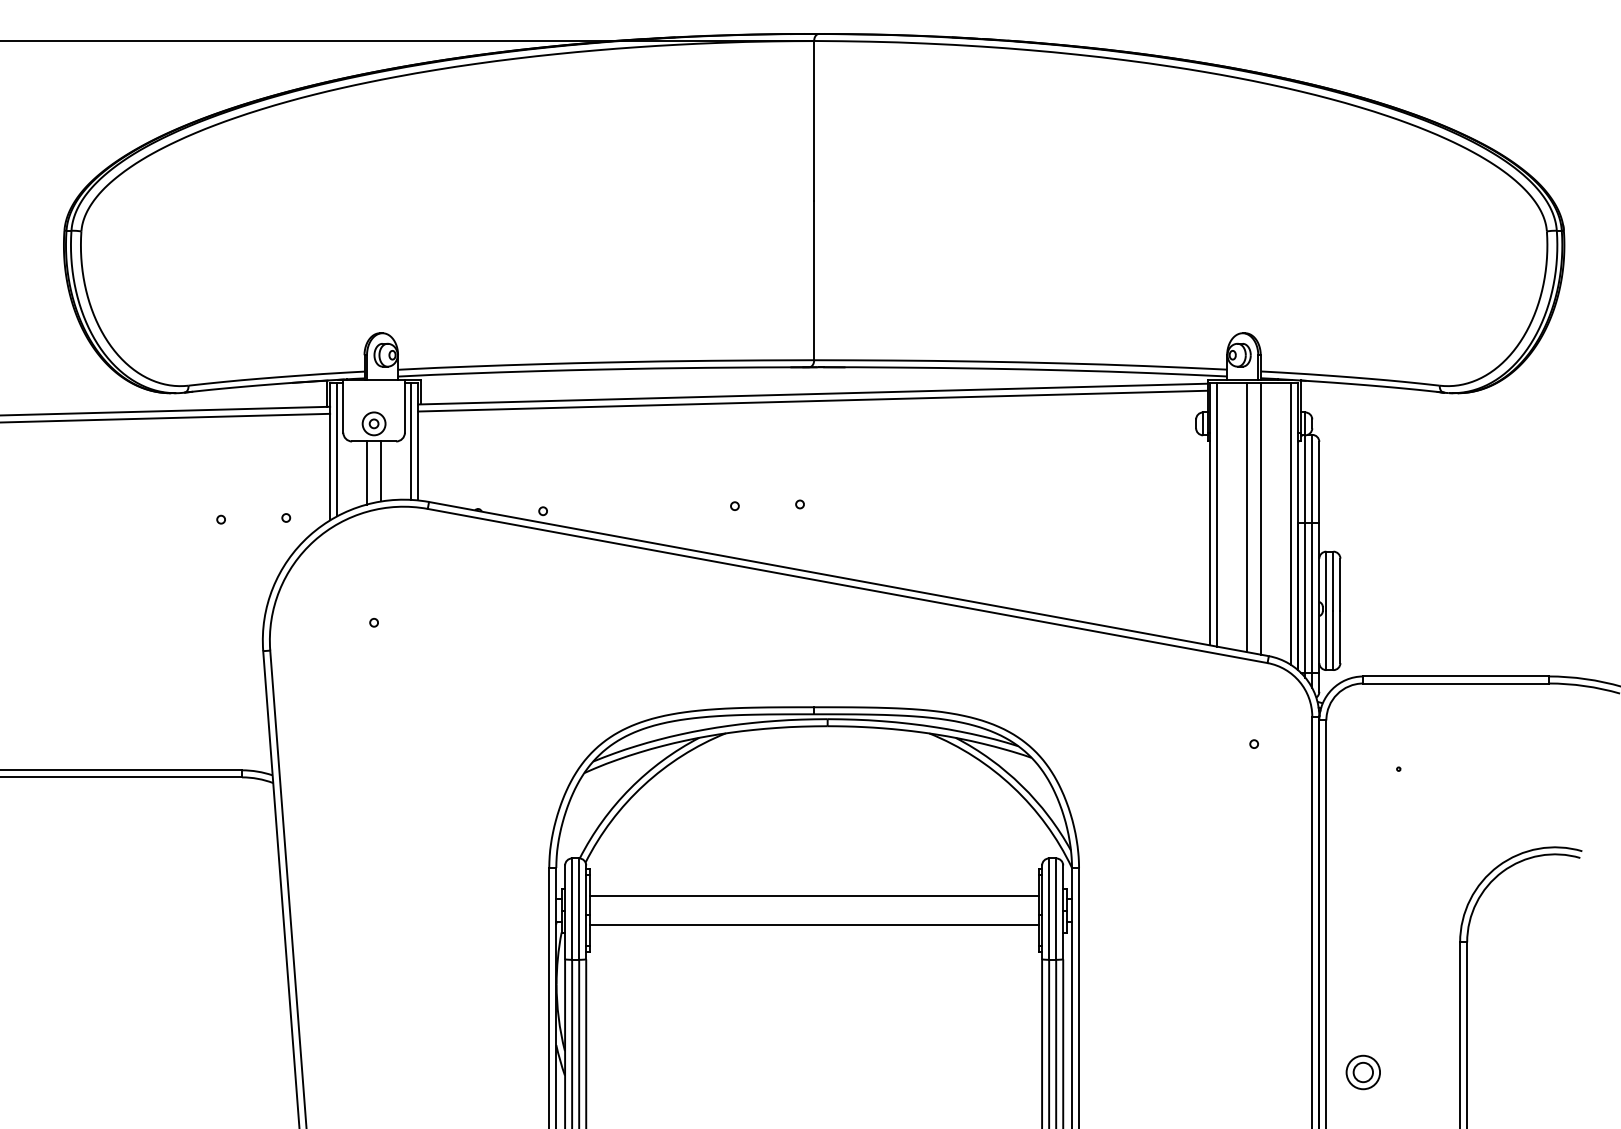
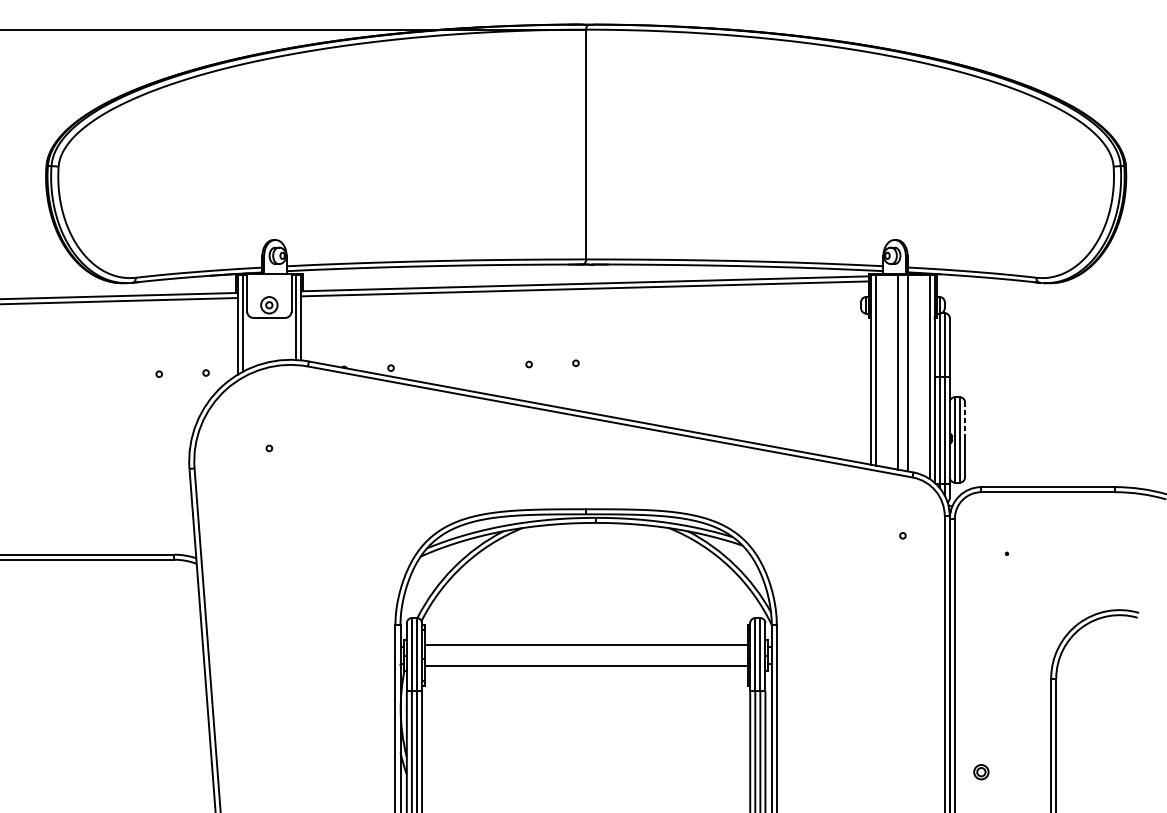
line: (381, 471) -> (274, 339), removed
line: (367, 472) -> (264, 340), removed
line: (1340, 585) -> (965, 421), solid -> dashed
part: (1362, 1072) -> (980, 772), size x0.6

